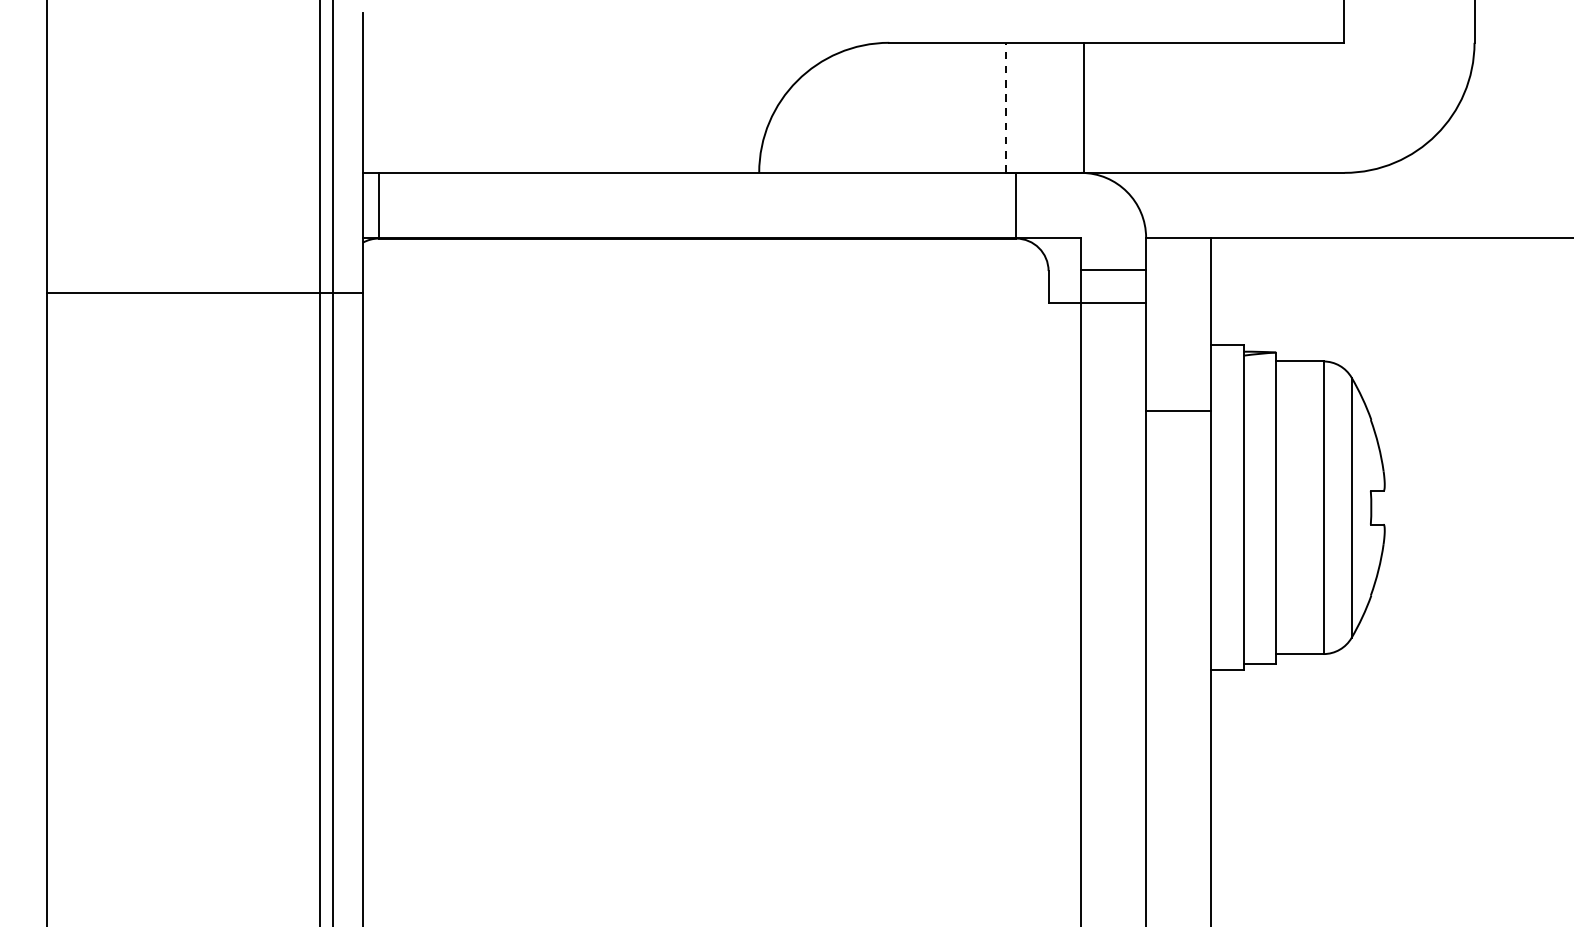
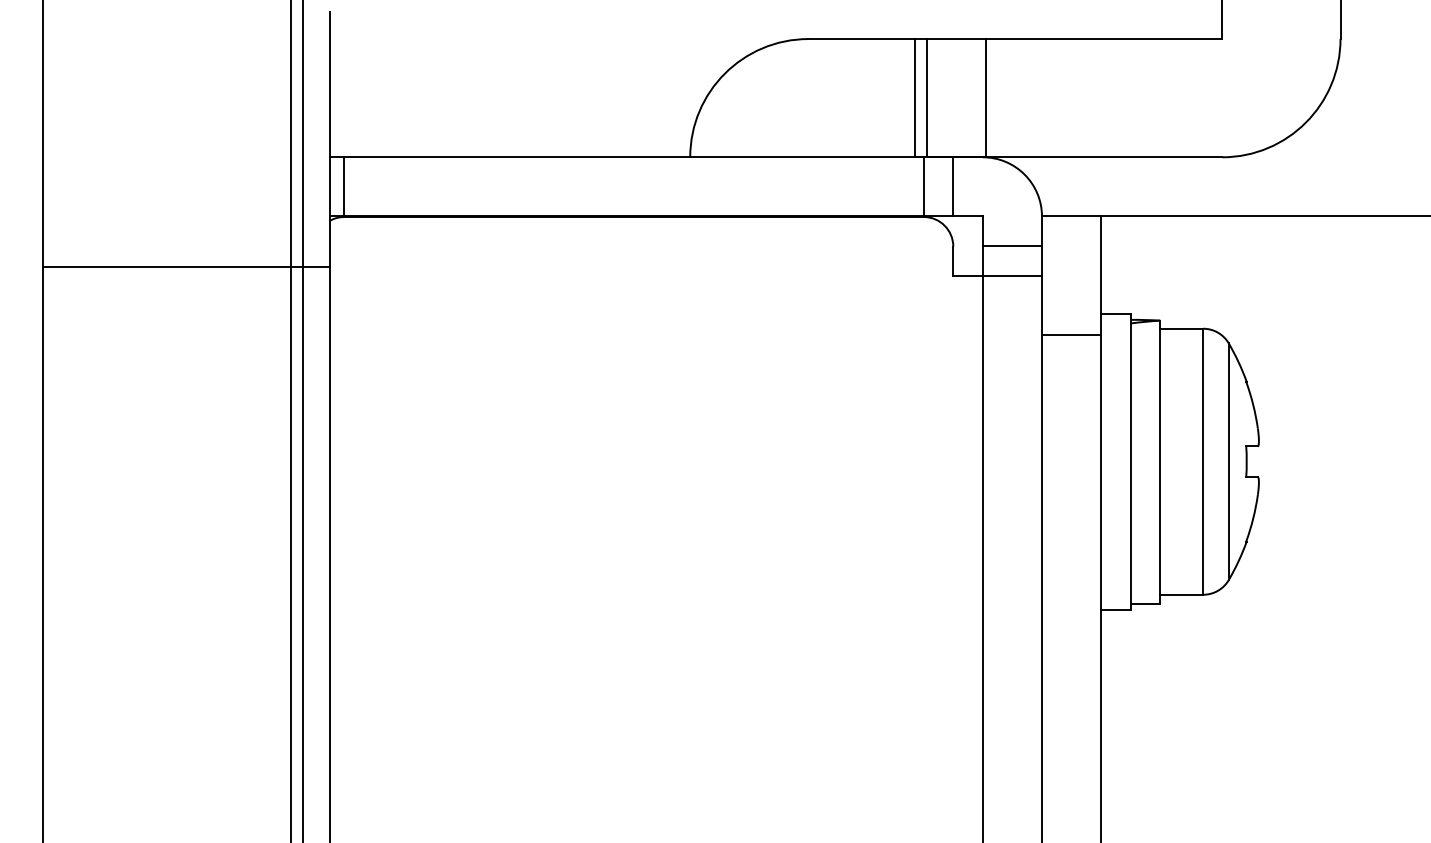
line: (1005, 107) -> (914, 97), dashed -> solid
line: (1019, 108) -> (926, 98), added
line: (1048, 204) -> (953, 186), added
line: (1178, 410) -> (1071, 334), moved

